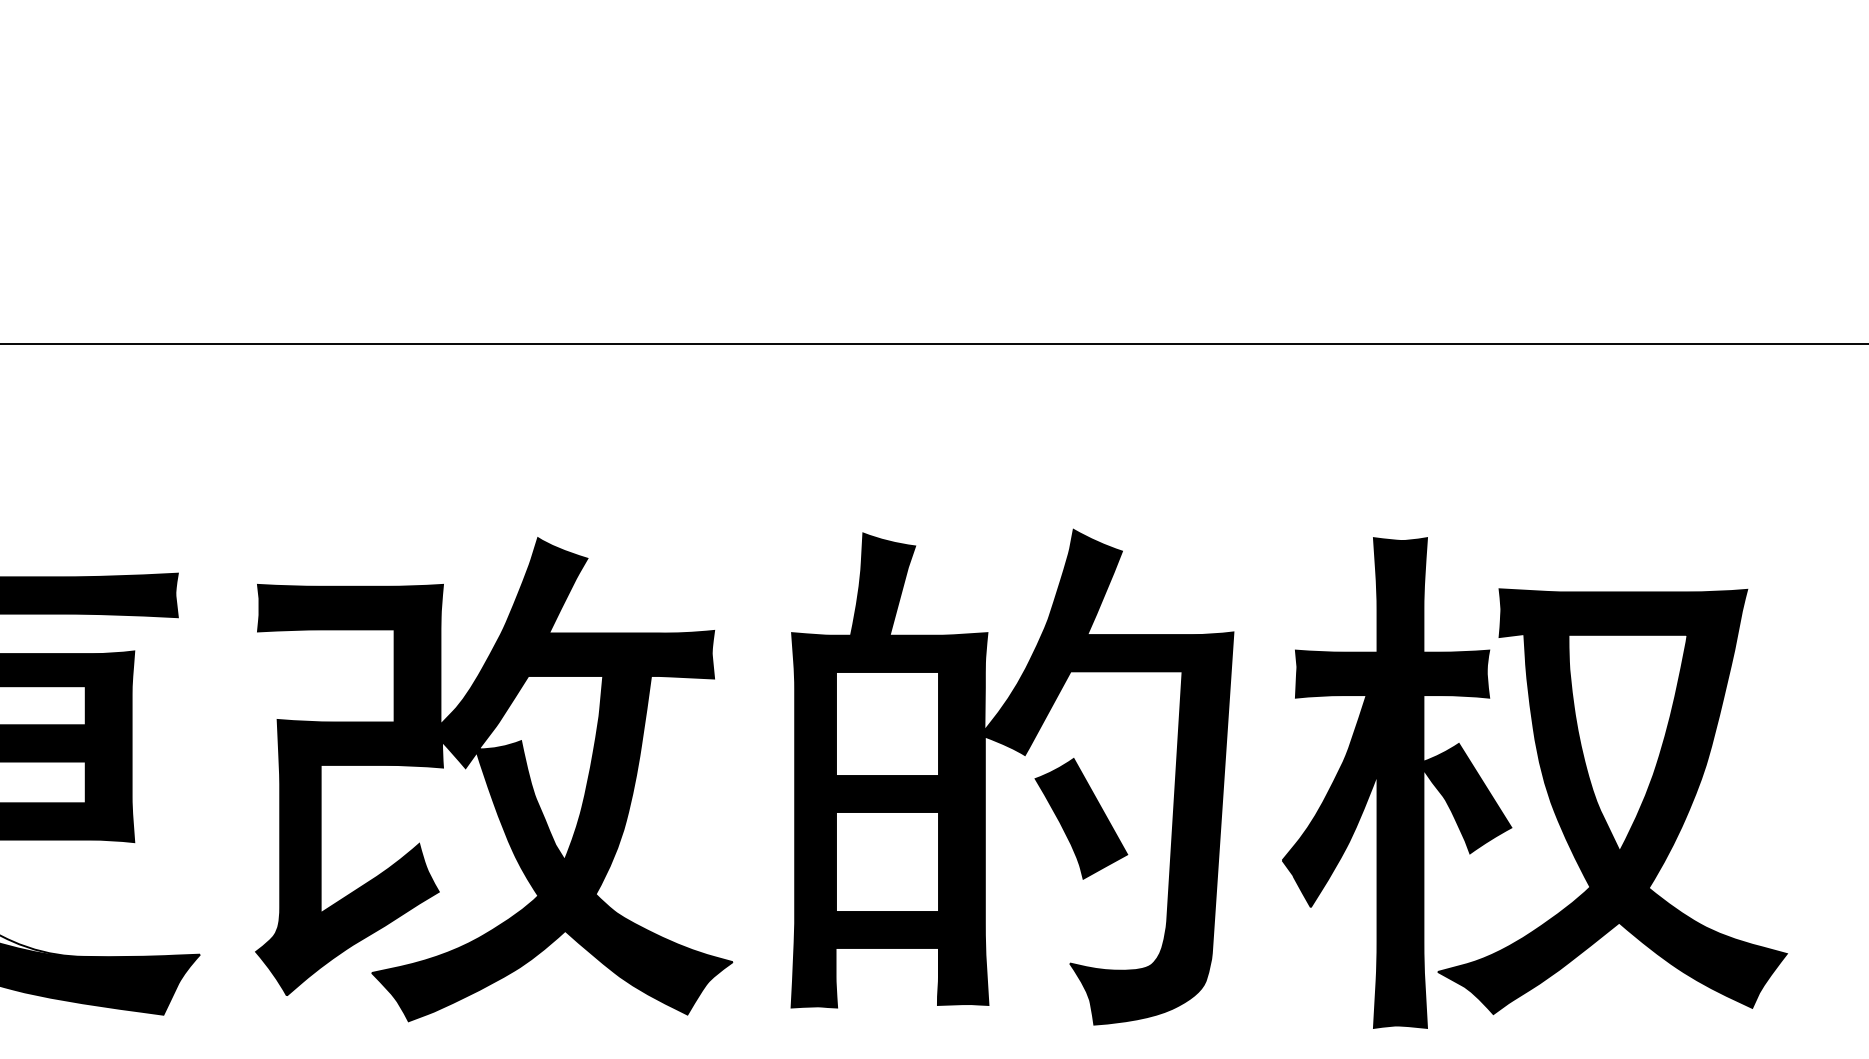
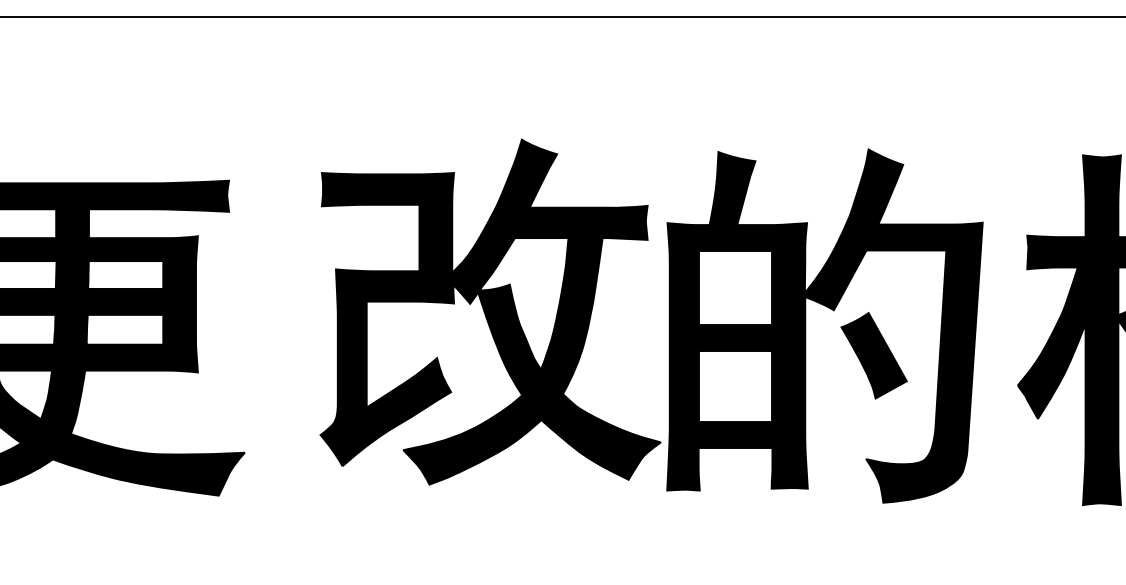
part: (494, 779) -> (490, 311), moved

